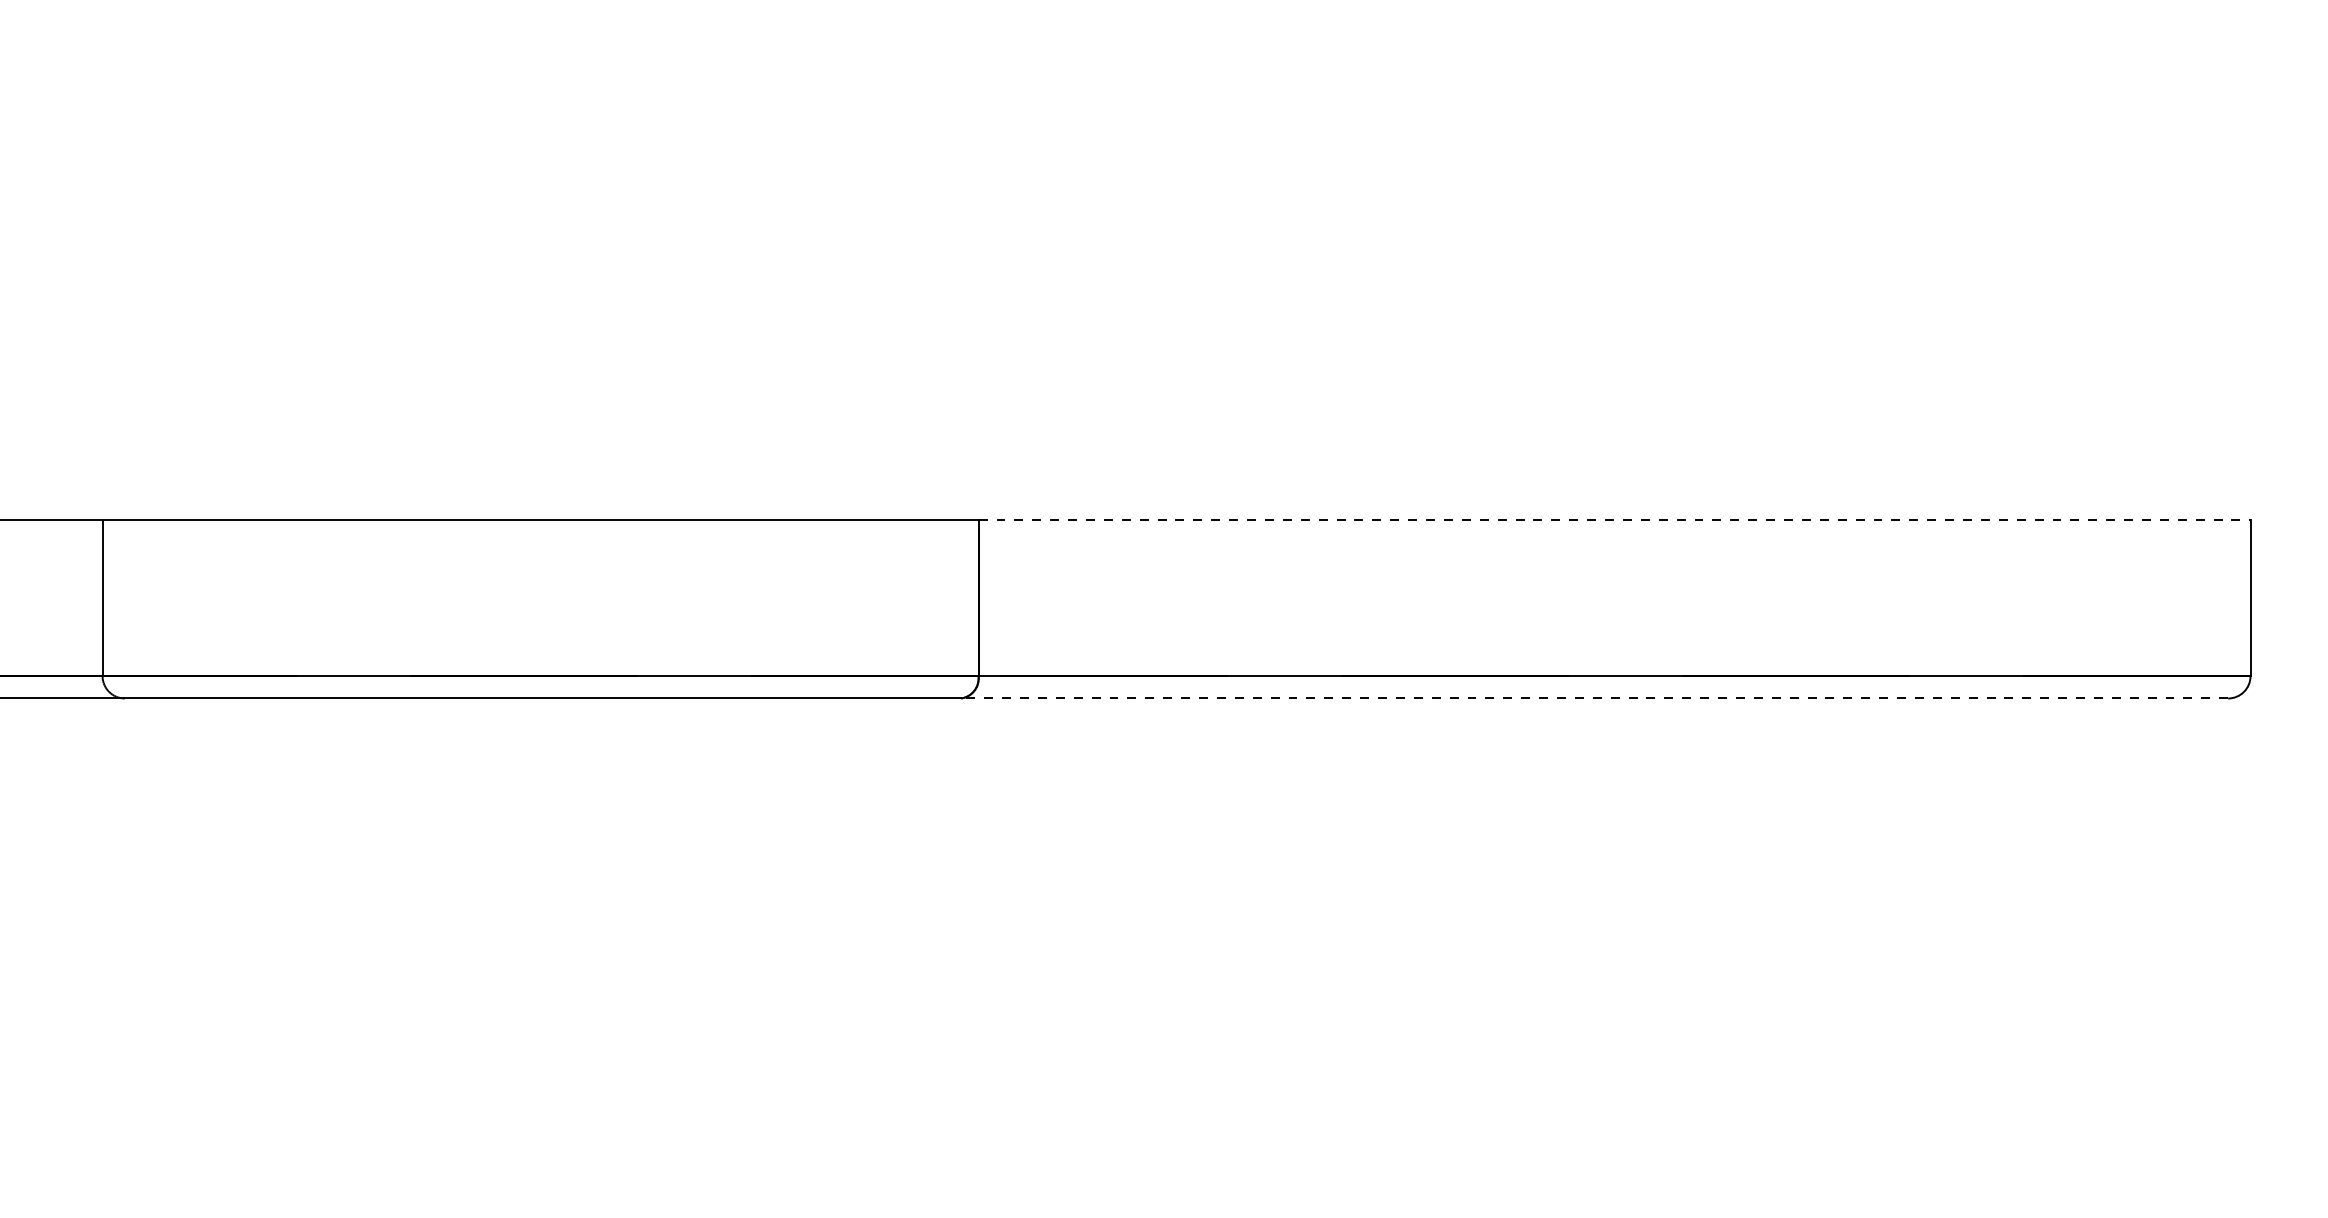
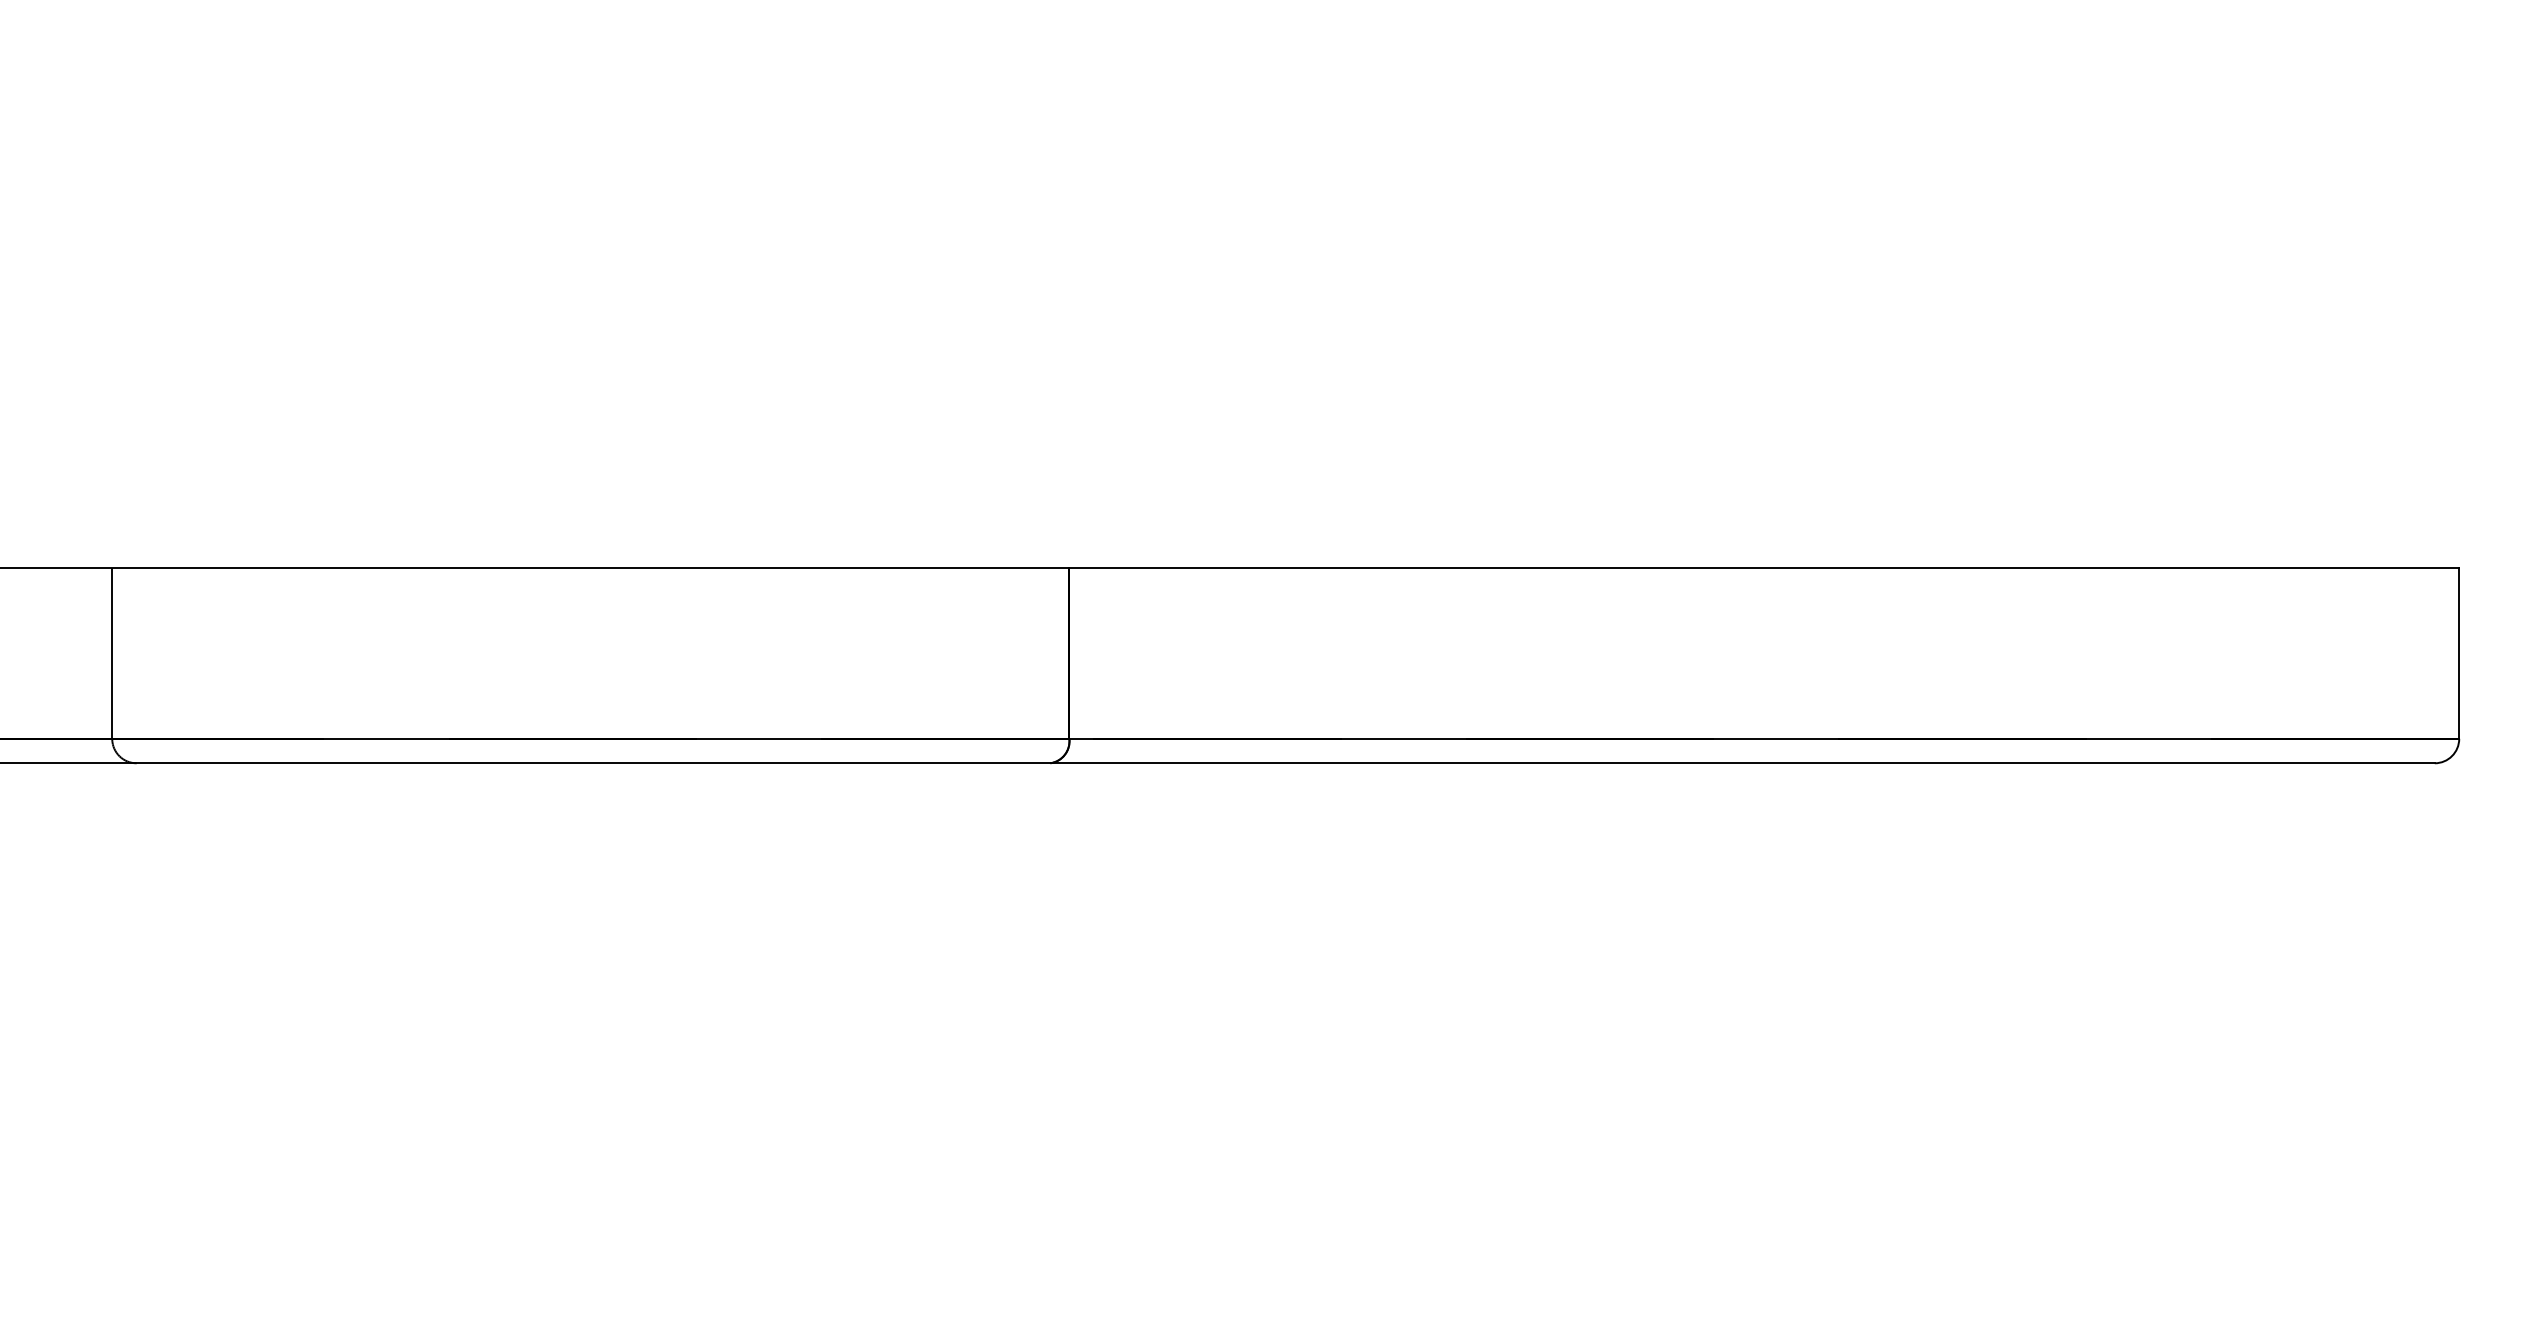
line: (1614, 519) -> (1764, 567), dashed -> solid
line: (1594, 698) -> (1742, 763), dashed -> solid

